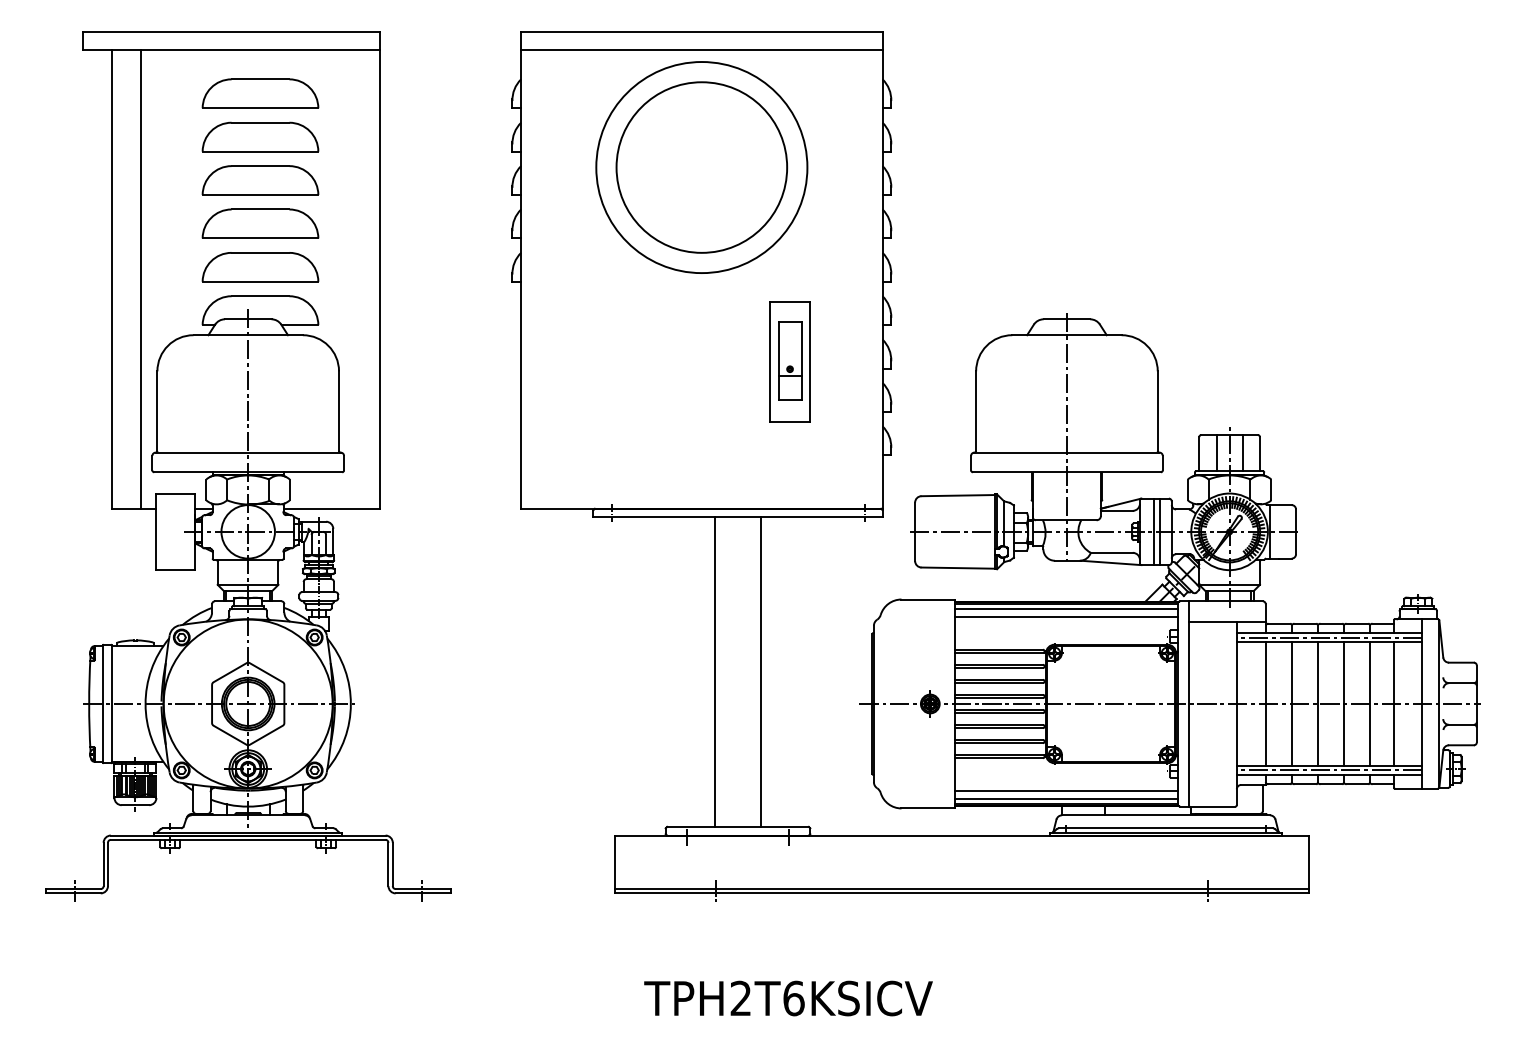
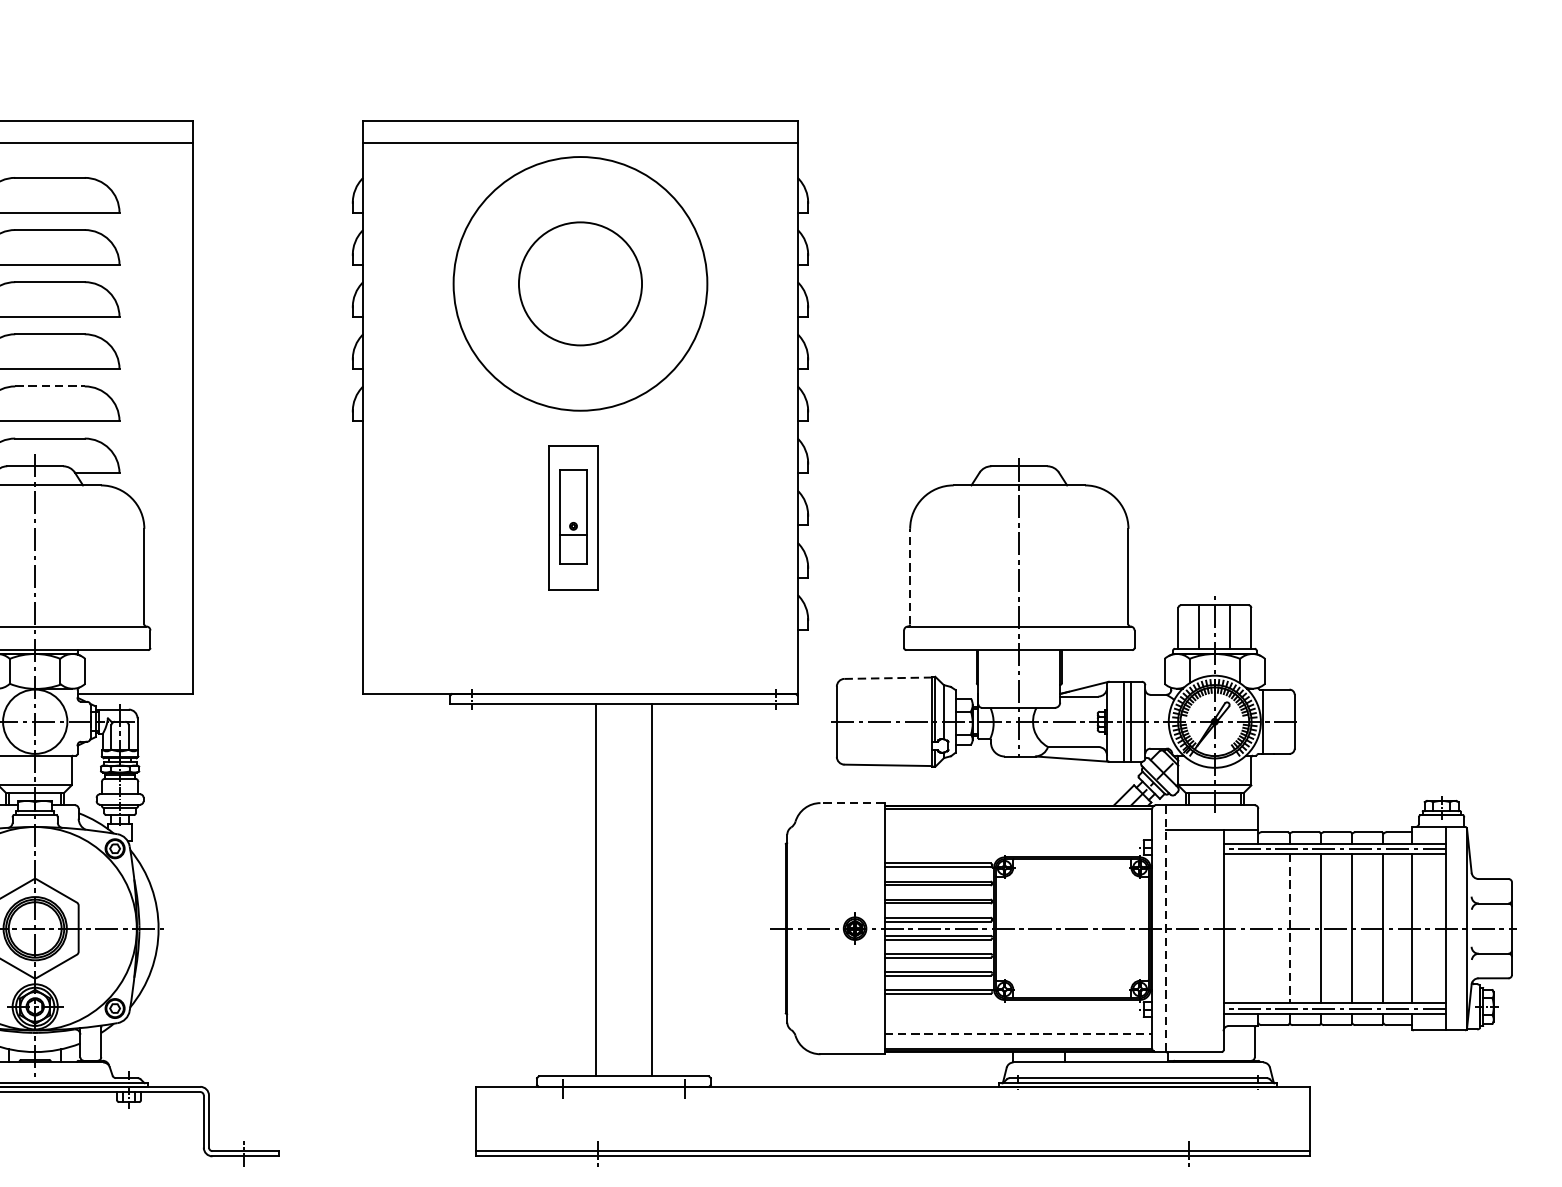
circle: (701, 167) -> (580, 283), size x0.6
line: (260, 252) -> (49, 385), solid -> dashed
part: (789, 361) -> (572, 517), moved
line: (976, 411) -> (910, 577), solid -> dashed
line: (958, 495) -> (888, 678), solid -> dashed
line: (928, 599) -> (852, 803), solid -> dashed
line: (1065, 608) -> (1017, 813), removed
line: (1065, 616) -> (1017, 823), removed
line: (1189, 703) -> (1166, 928), solid -> dashed
line: (1265, 703) -> (1257, 928), removed
line: (1291, 704) -> (1289, 929), solid -> dashed
line: (1066, 791) -> (1018, 1033), solid -> dashed
line: (1065, 799) -> (1017, 1043), removed

